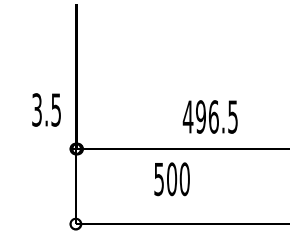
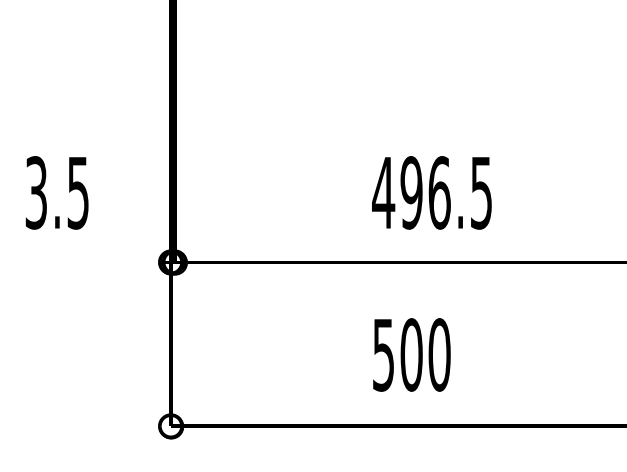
text: (46, 109) -> (57, 191), moved
text: (209, 116) -> (430, 191), moved
text: (171, 179) -> (410, 355), moved

